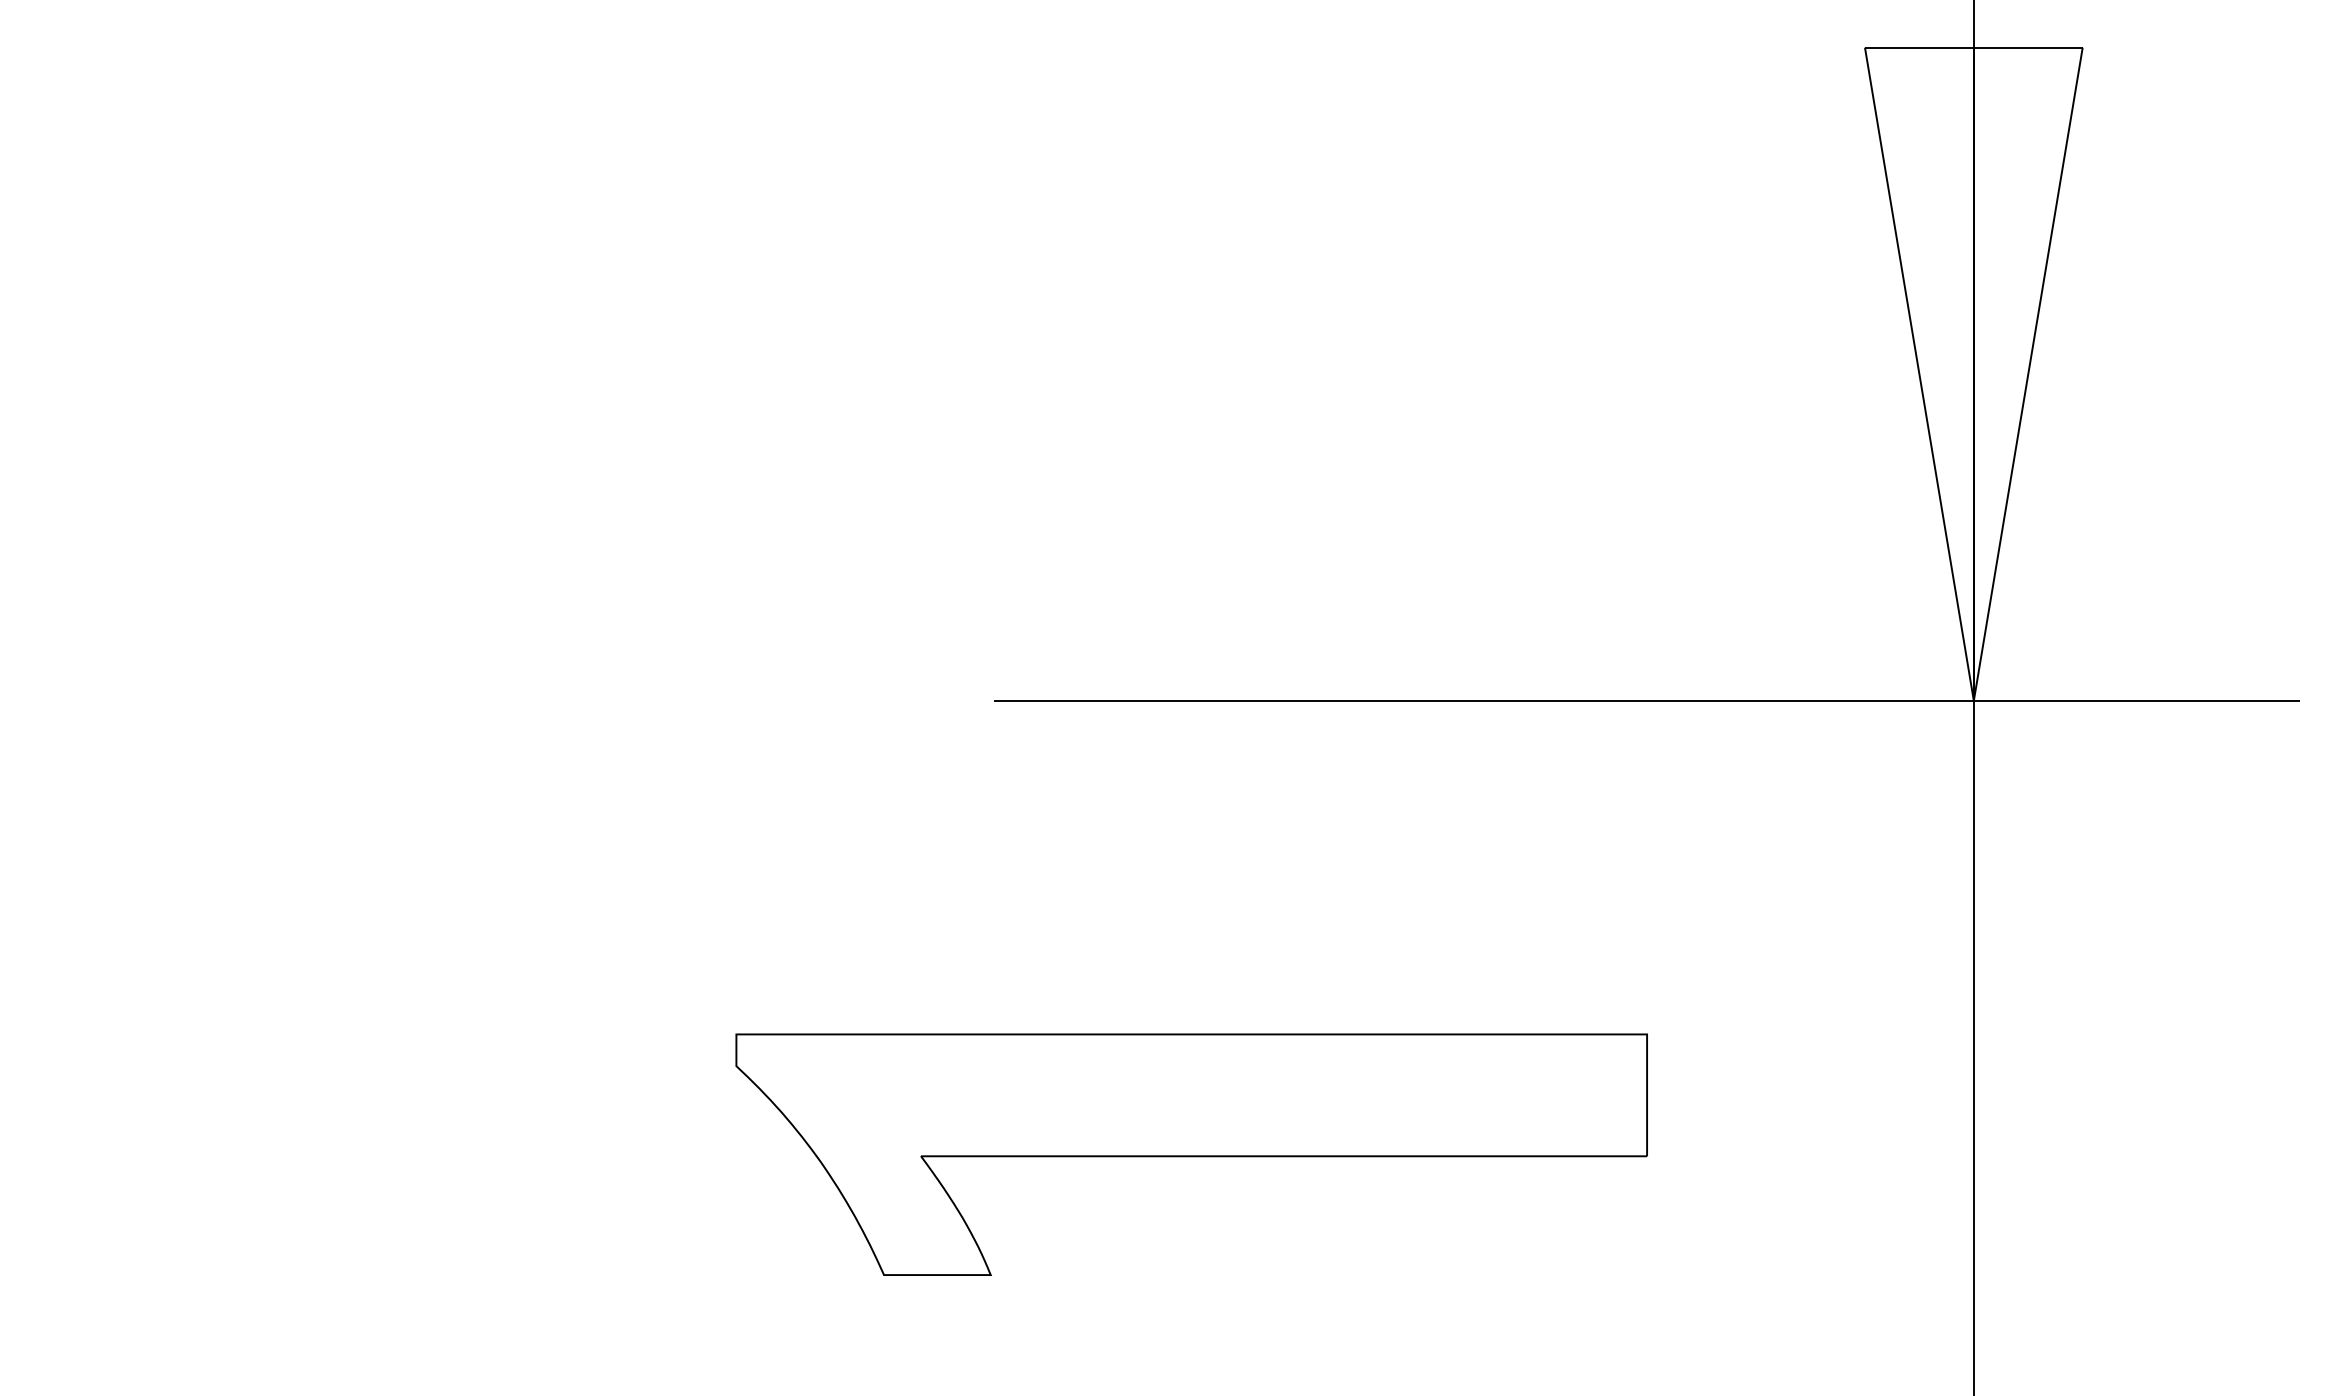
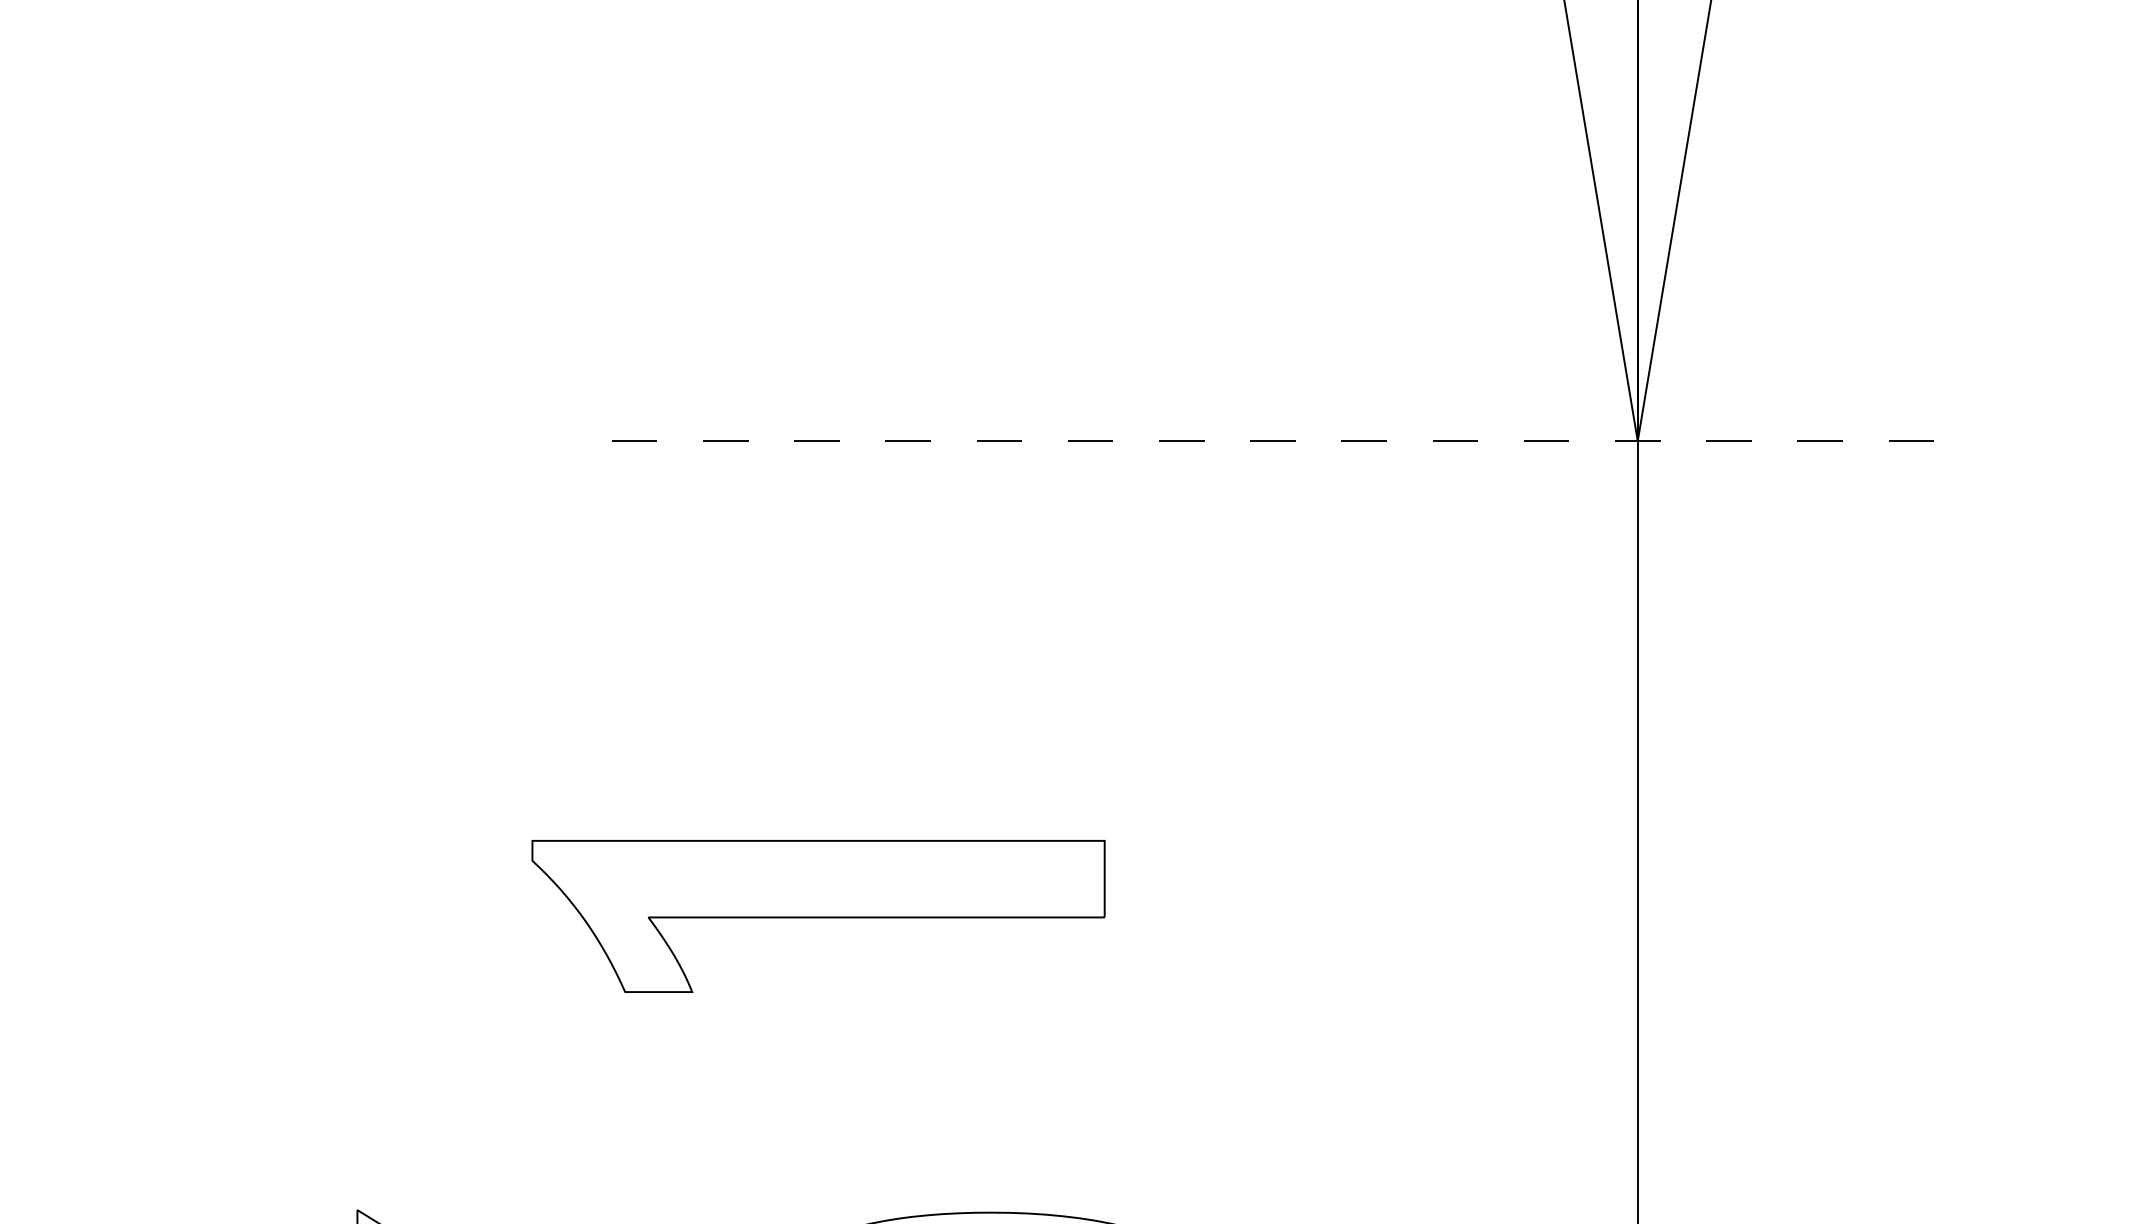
line: (1647, 700) -> (1295, 440), solid -> dashed
part: (1191, 1154) -> (818, 916), size x0.6

